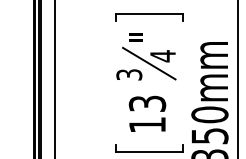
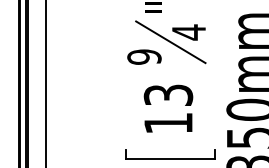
text: (129, 74) -> (144, 56), 3 -> 9

